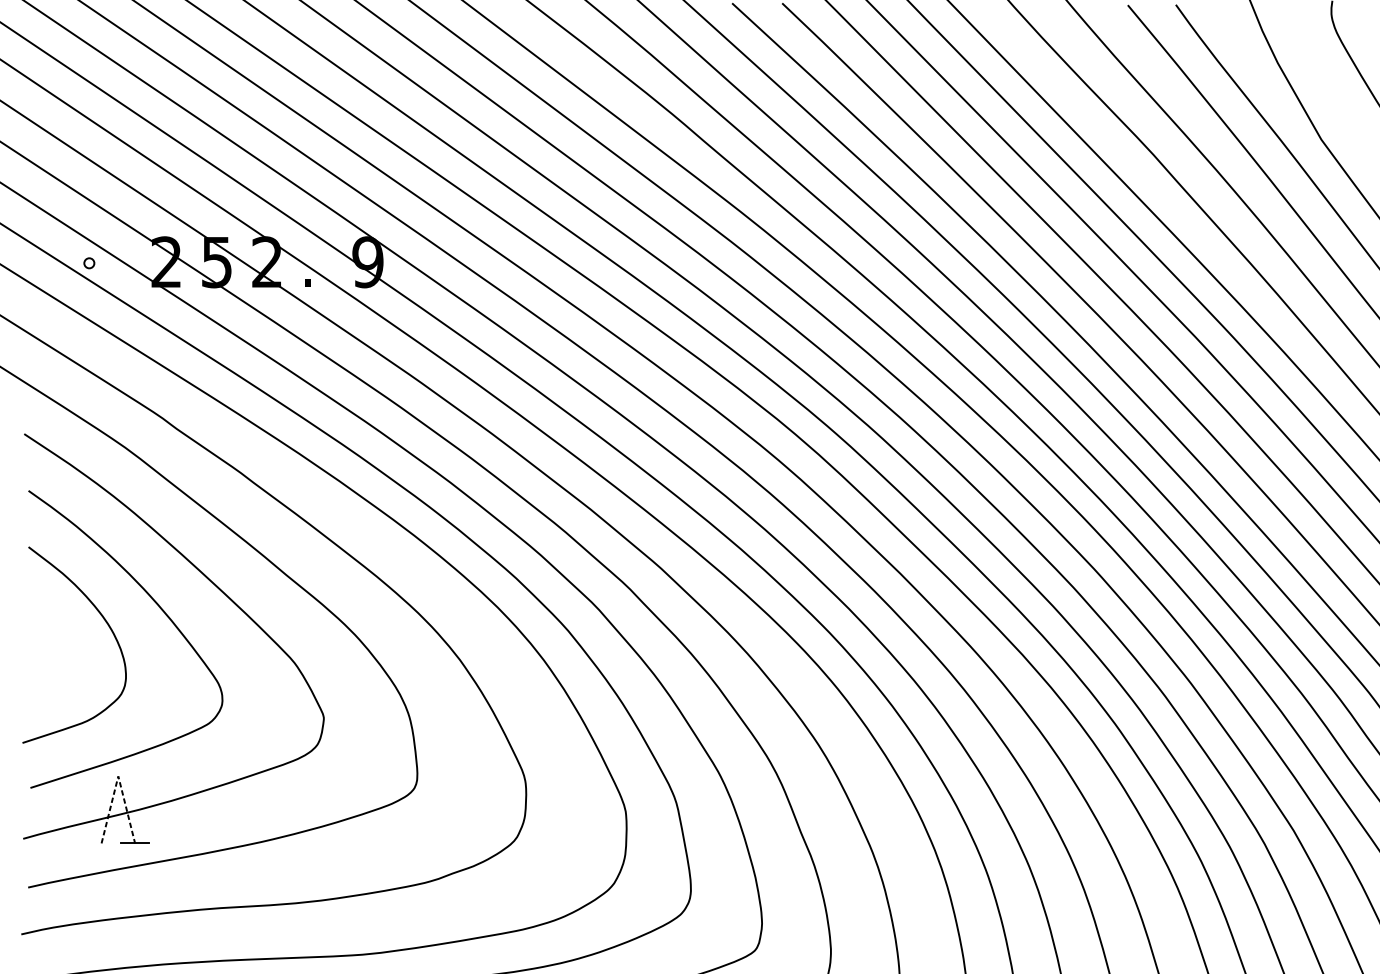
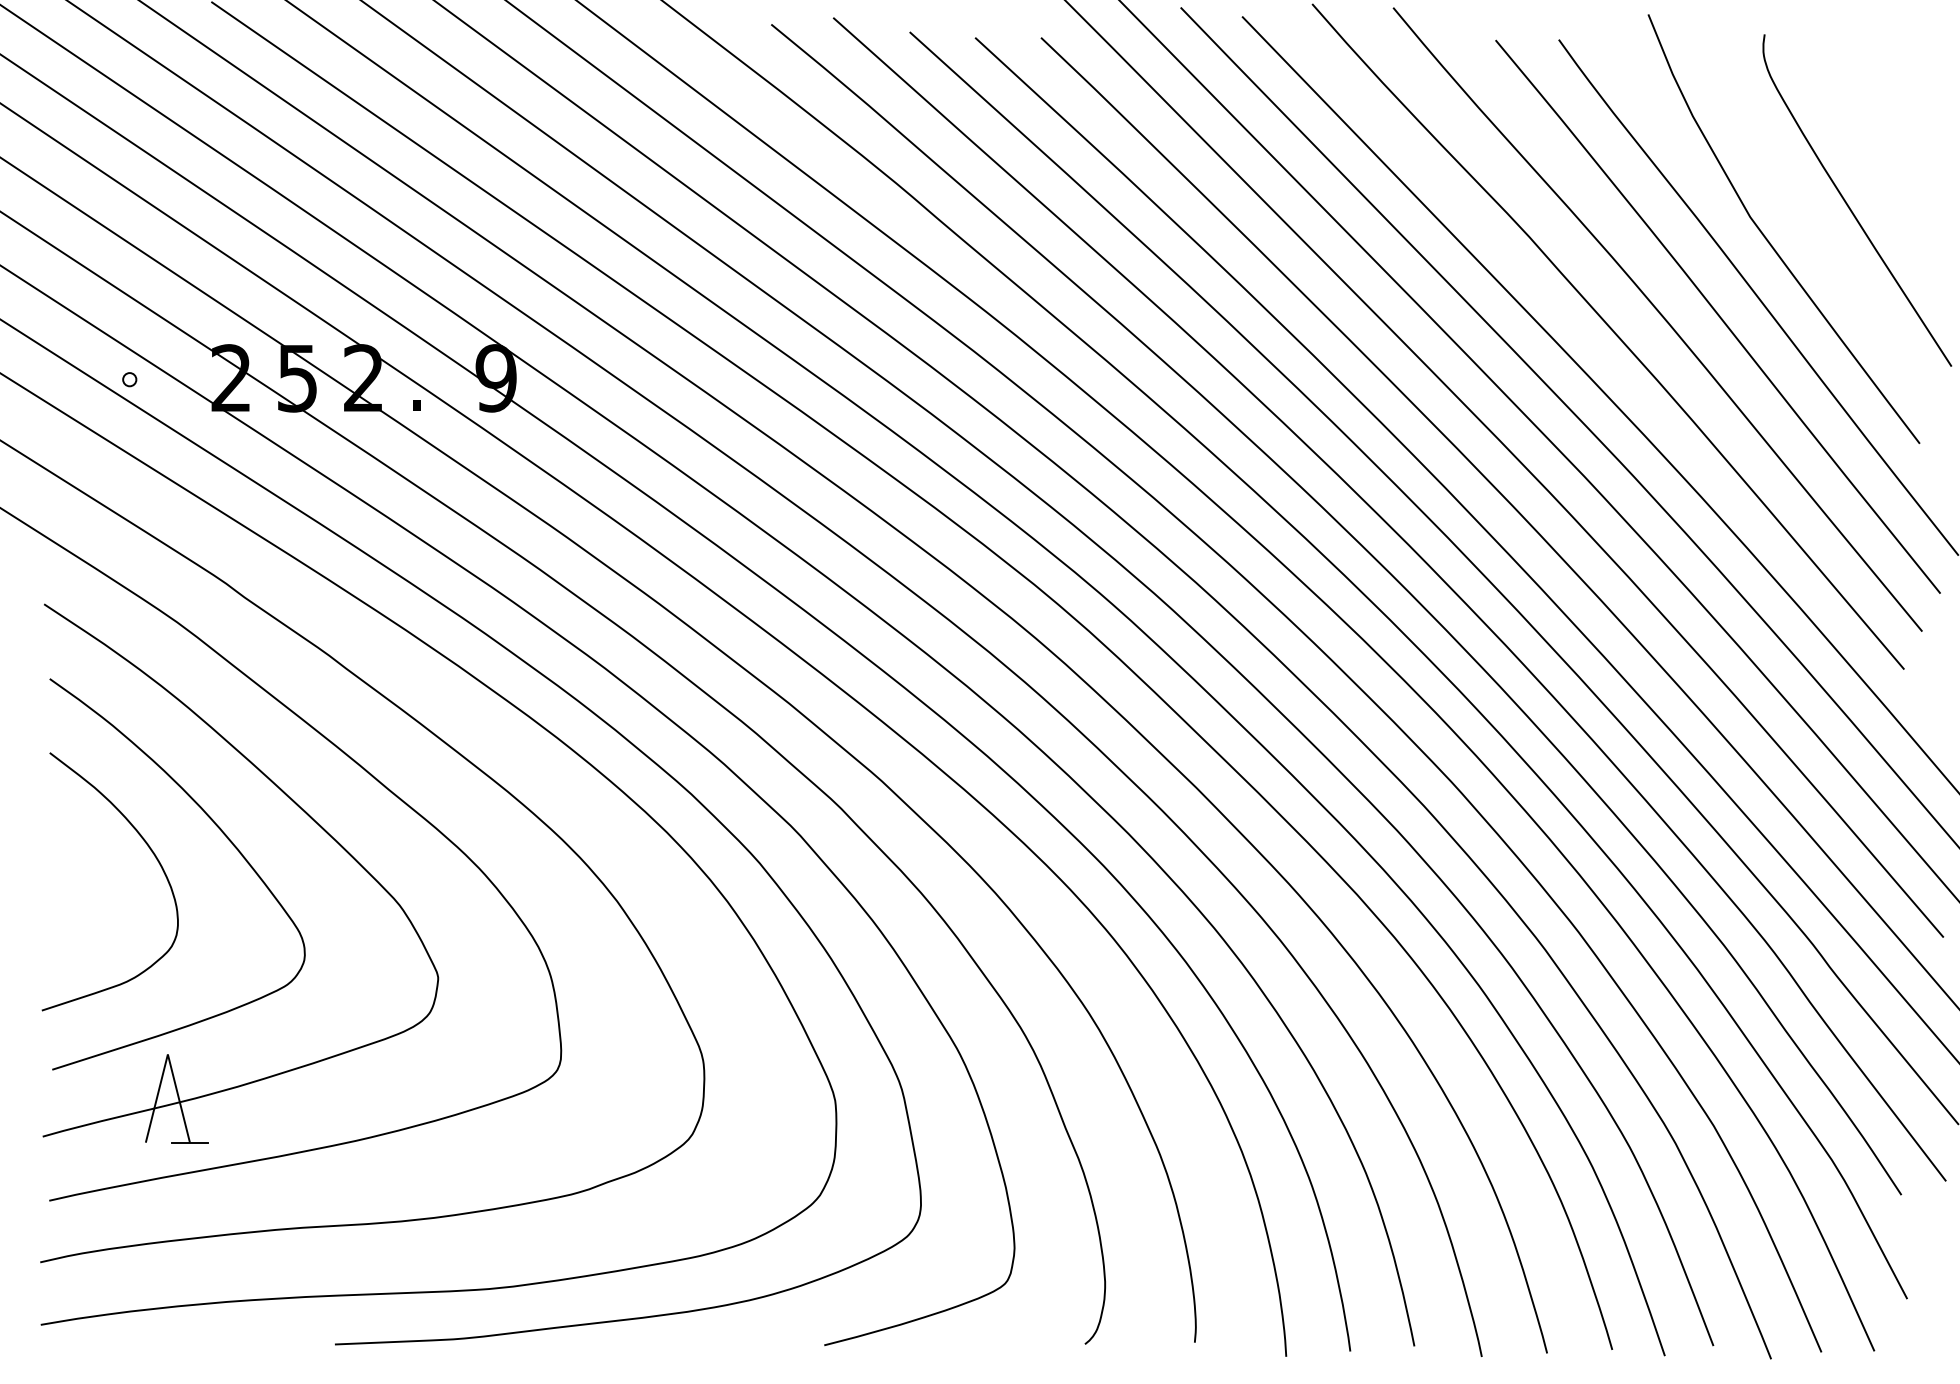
line: (118, 776) -> (167, 1054), dashed -> solid

